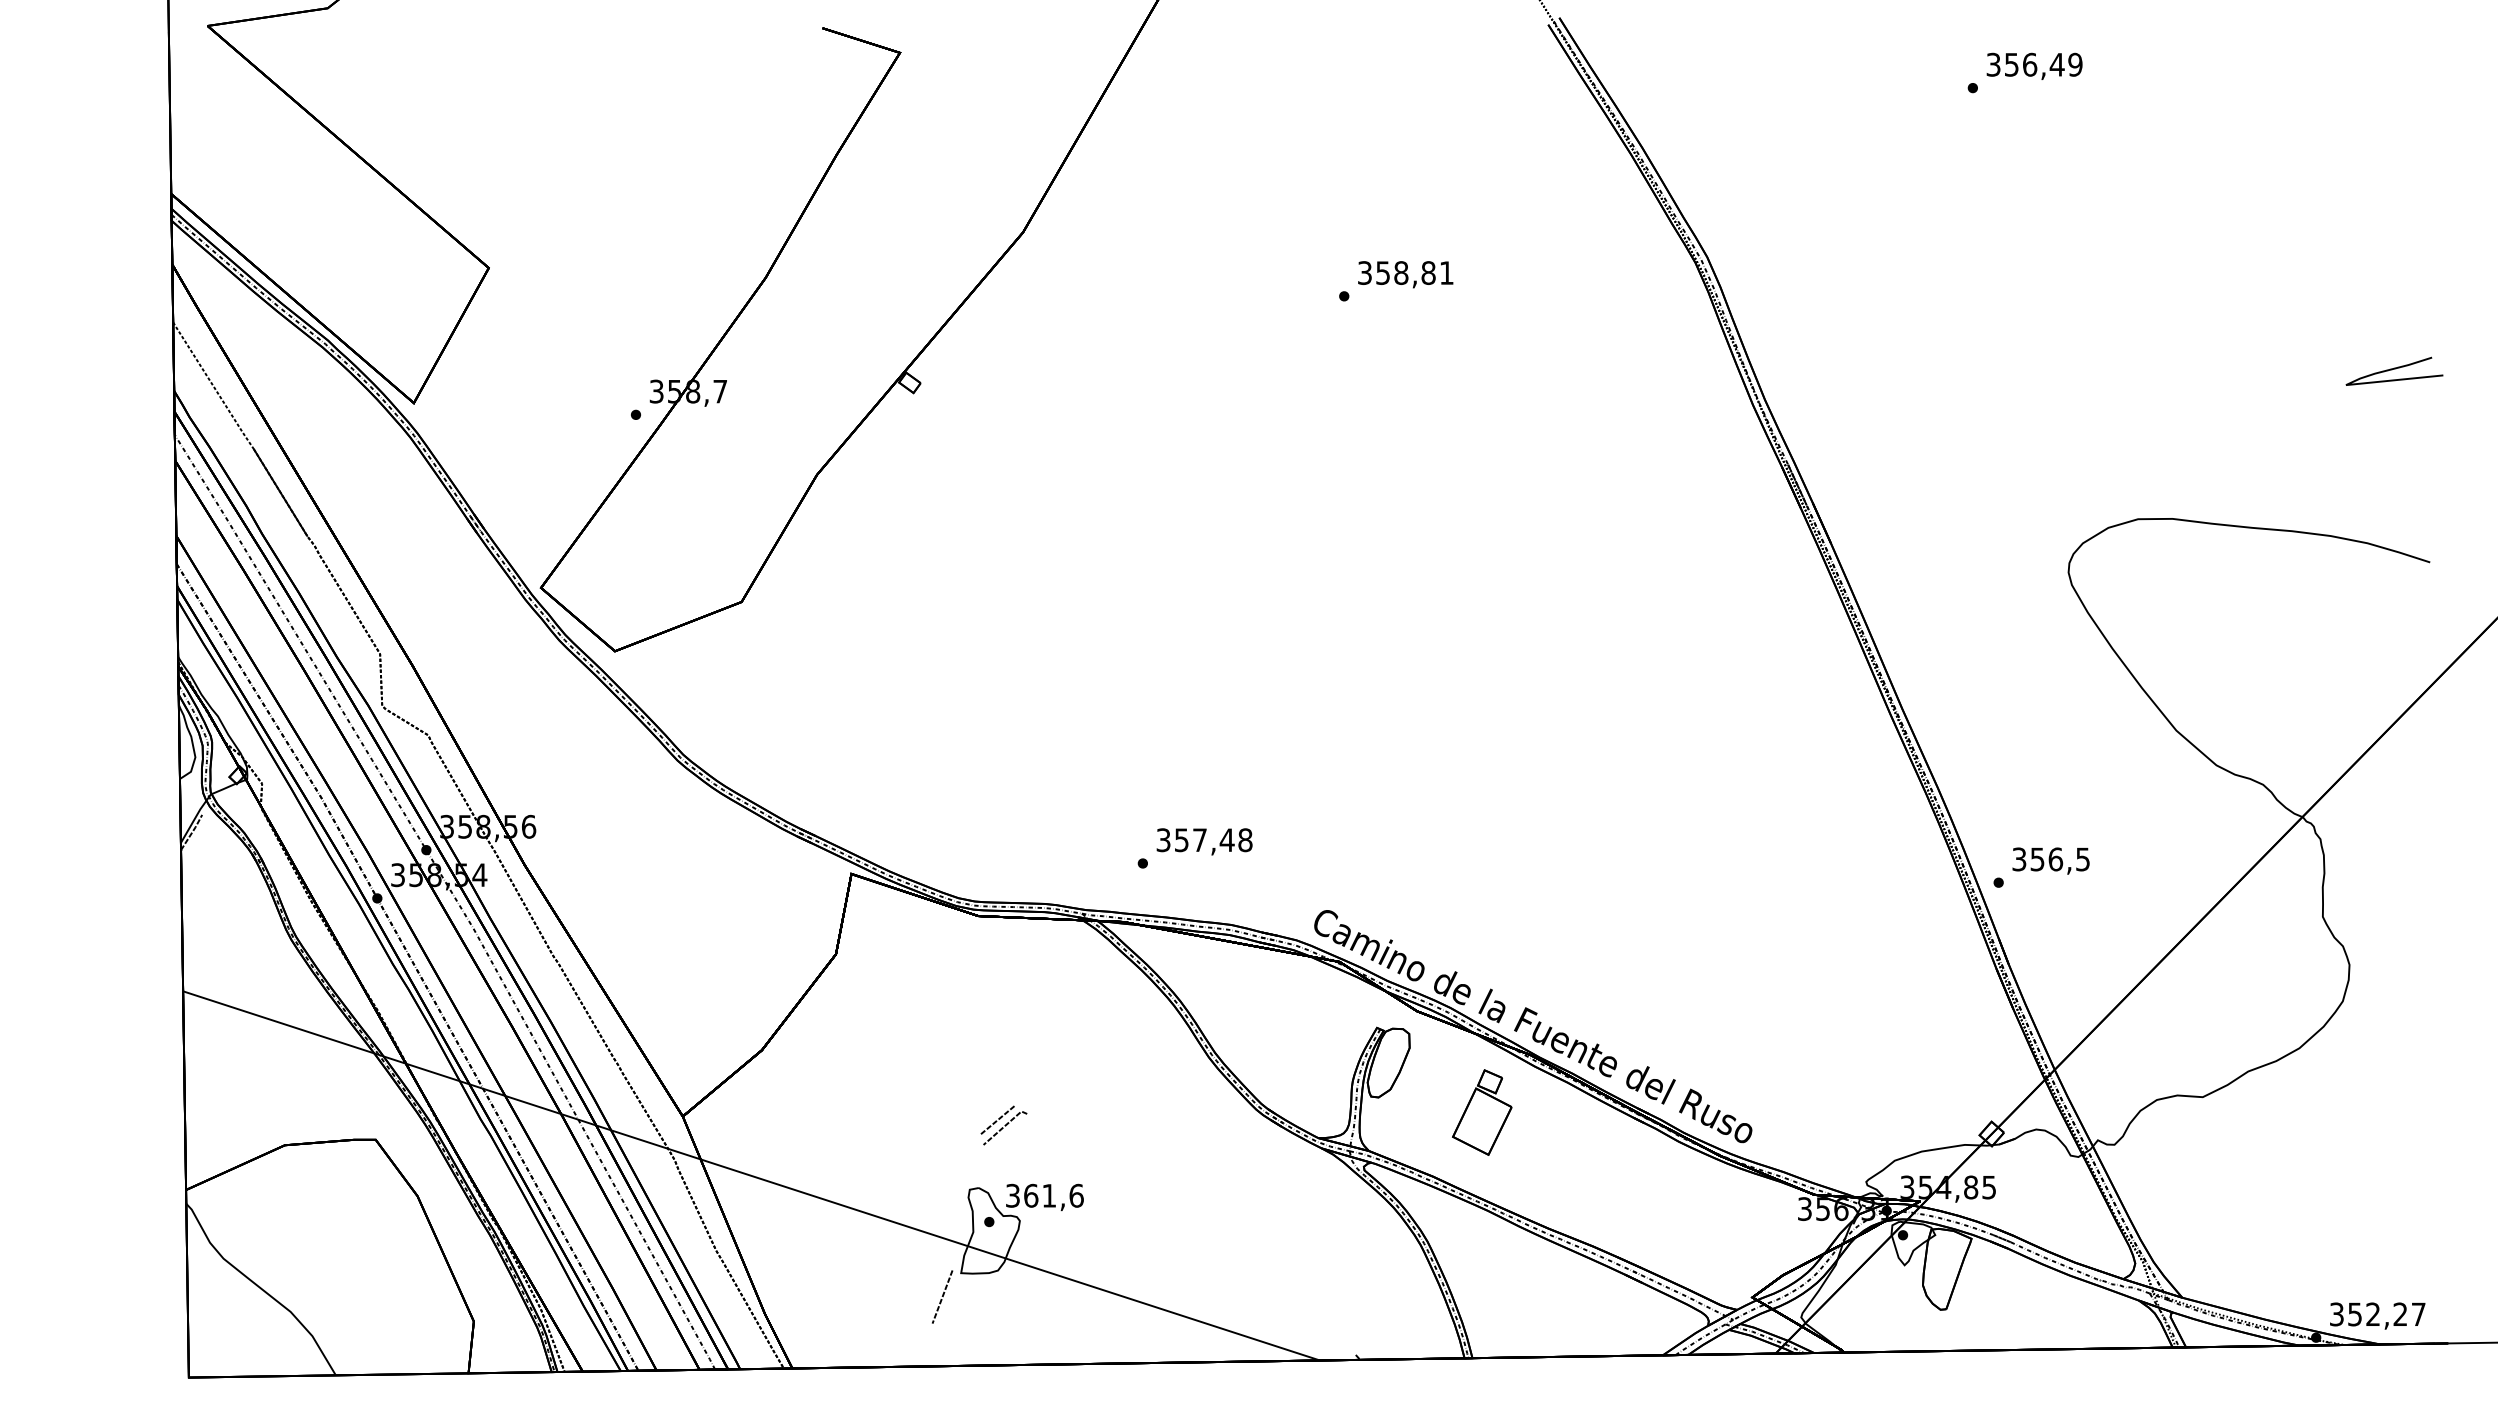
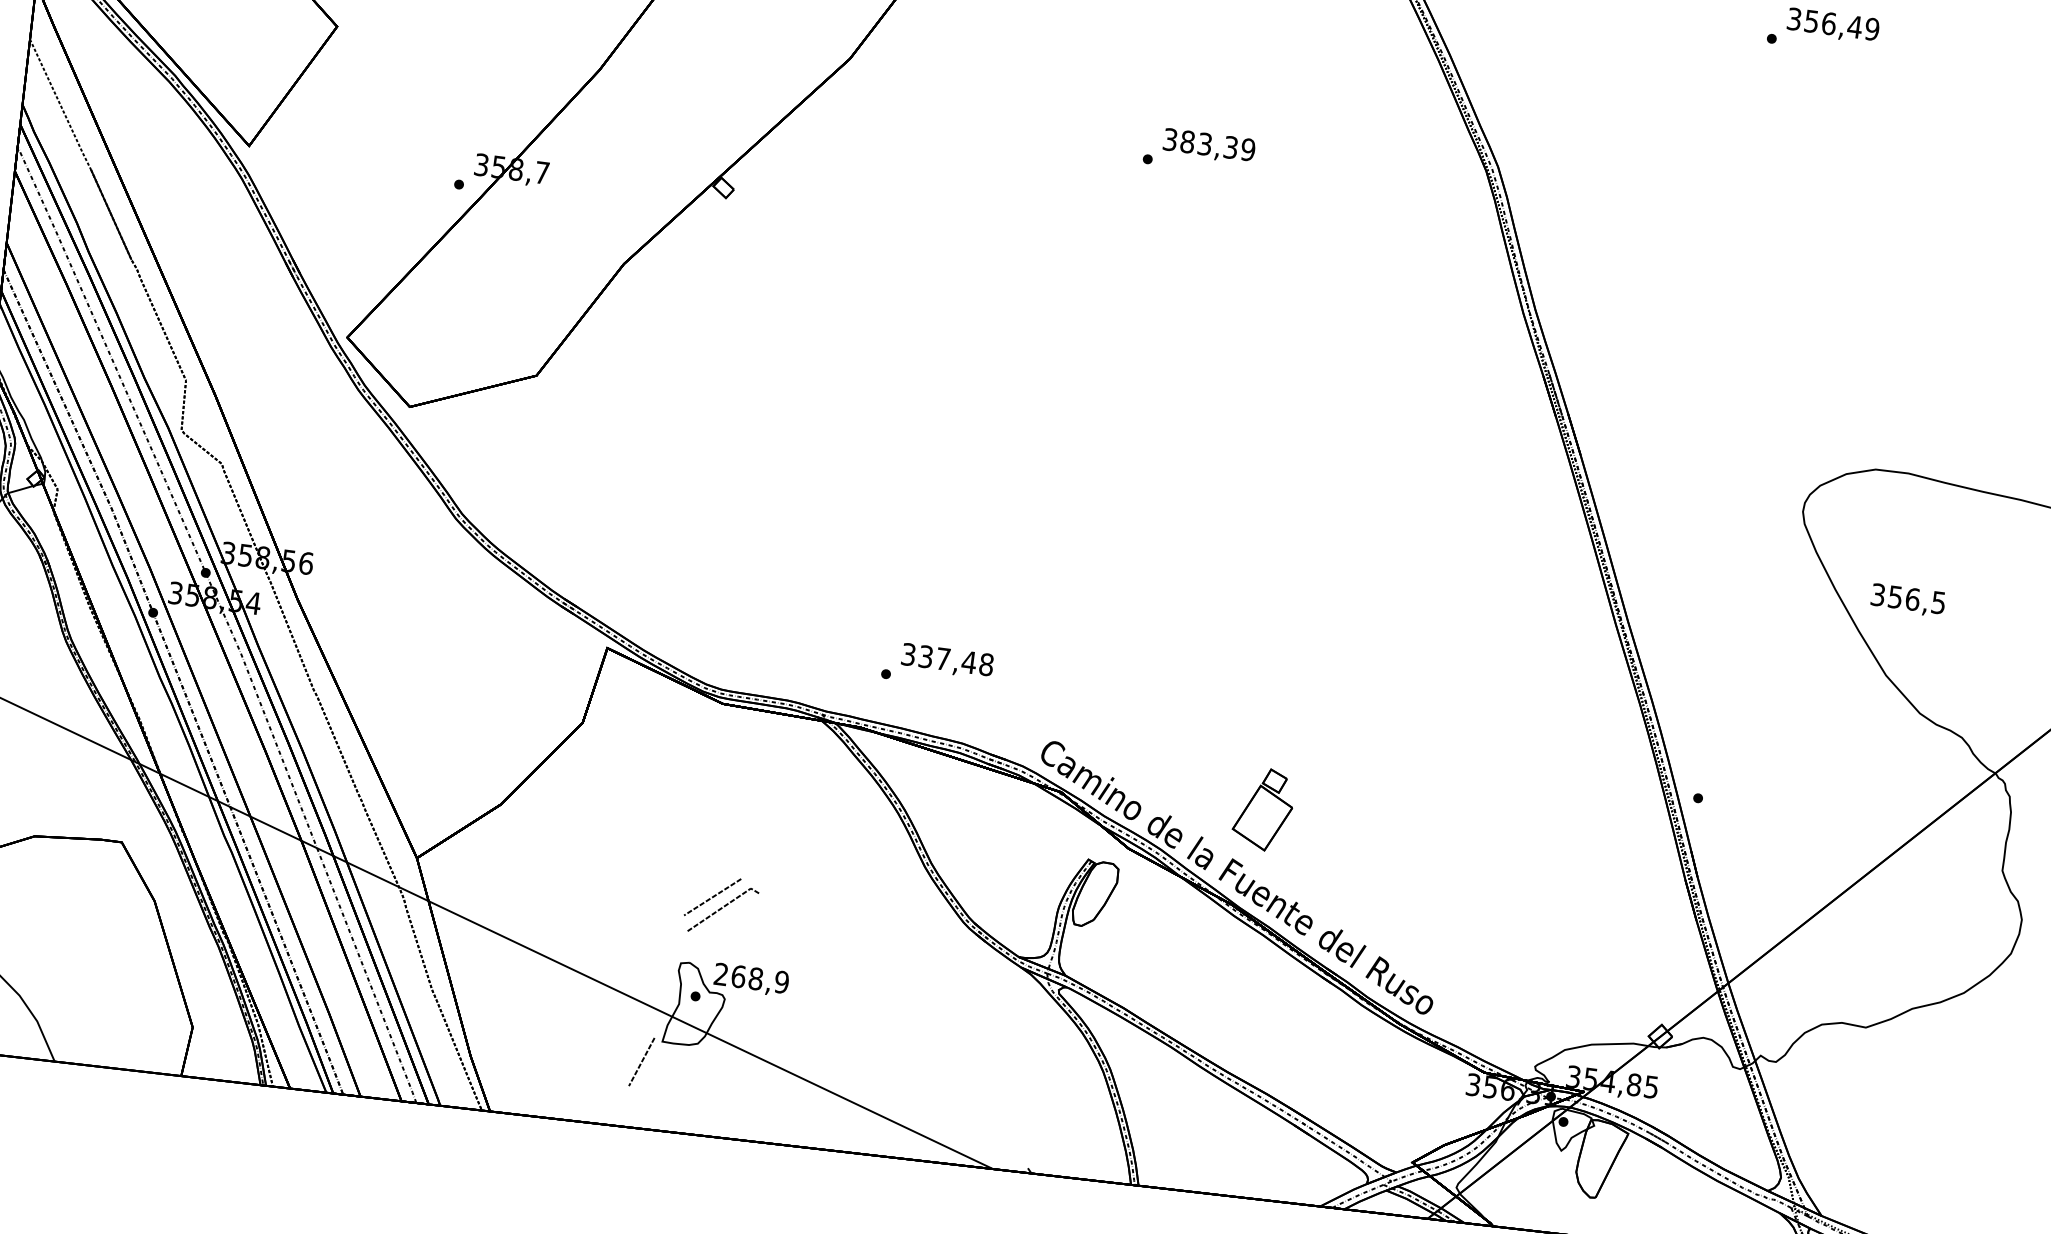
text: (1414, 272) -> (1217, 145), 358,81 -> 383,39
text: (1181, 839) -> (925, 656), 357,48 -> 337,48
text: (2050, 860) -> (1907, 599), moved
part: (1482, 1112) -> (1263, 809), moved
part: (1003, 1125) -> (721, 906), size x1.6
text: (1044, 1195) -> (751, 978), 361,6 -> 268,9

